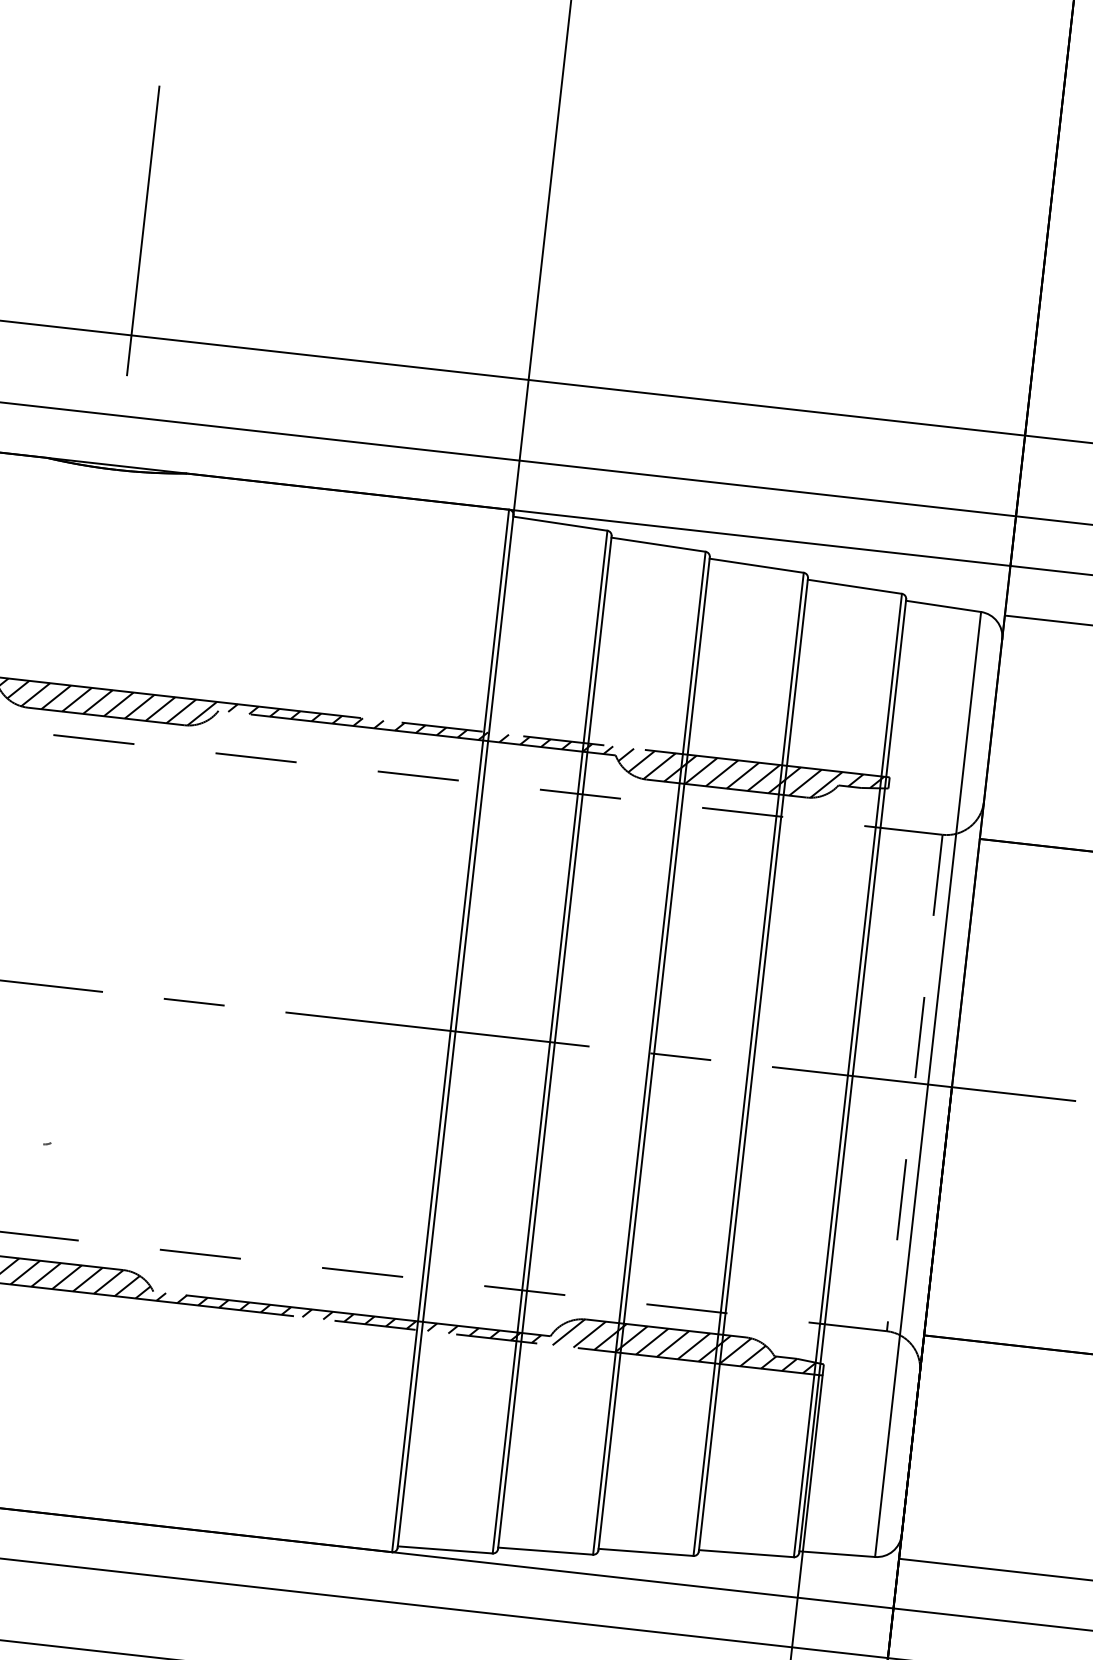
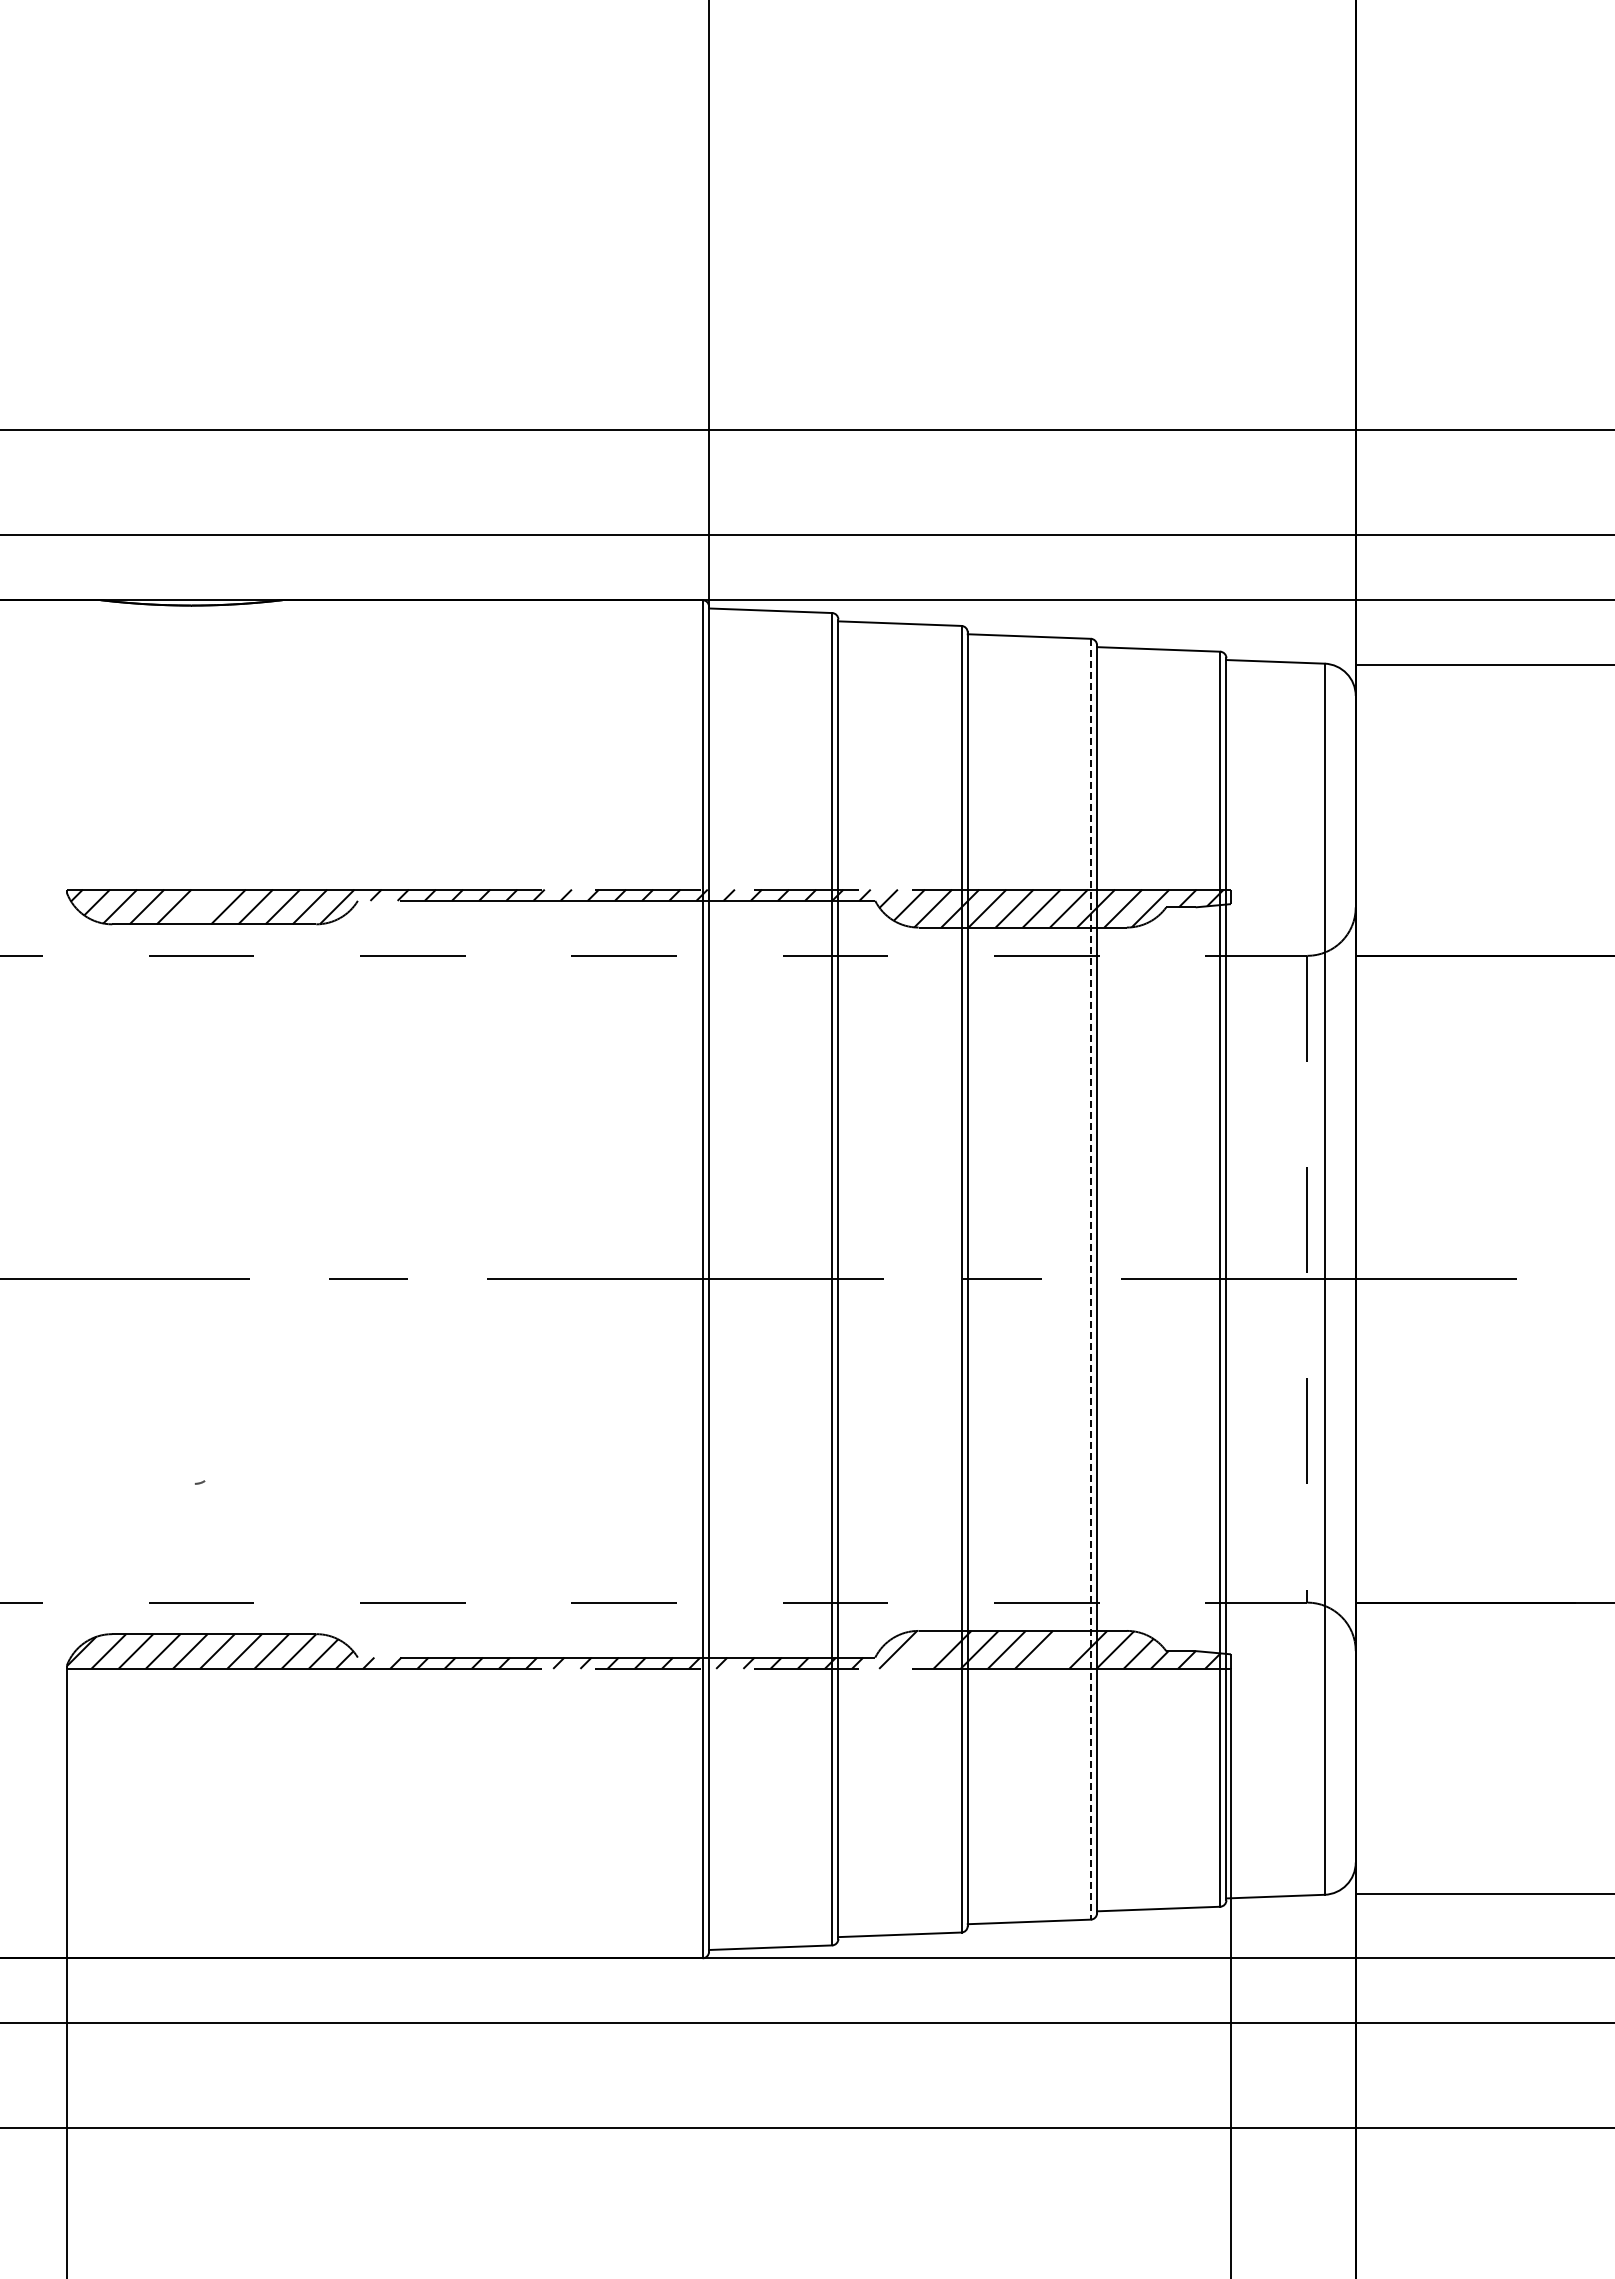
line: (143, 231) -> (191, 294), removed
line: (98, 701) -> (201, 906), removed
line: (748, 1064) -> (1090, 1279), solid -> dashed
line: (589, 1334) -> (925, 1649), removed
line: (694, 1346) -> (1061, 1649), removed

